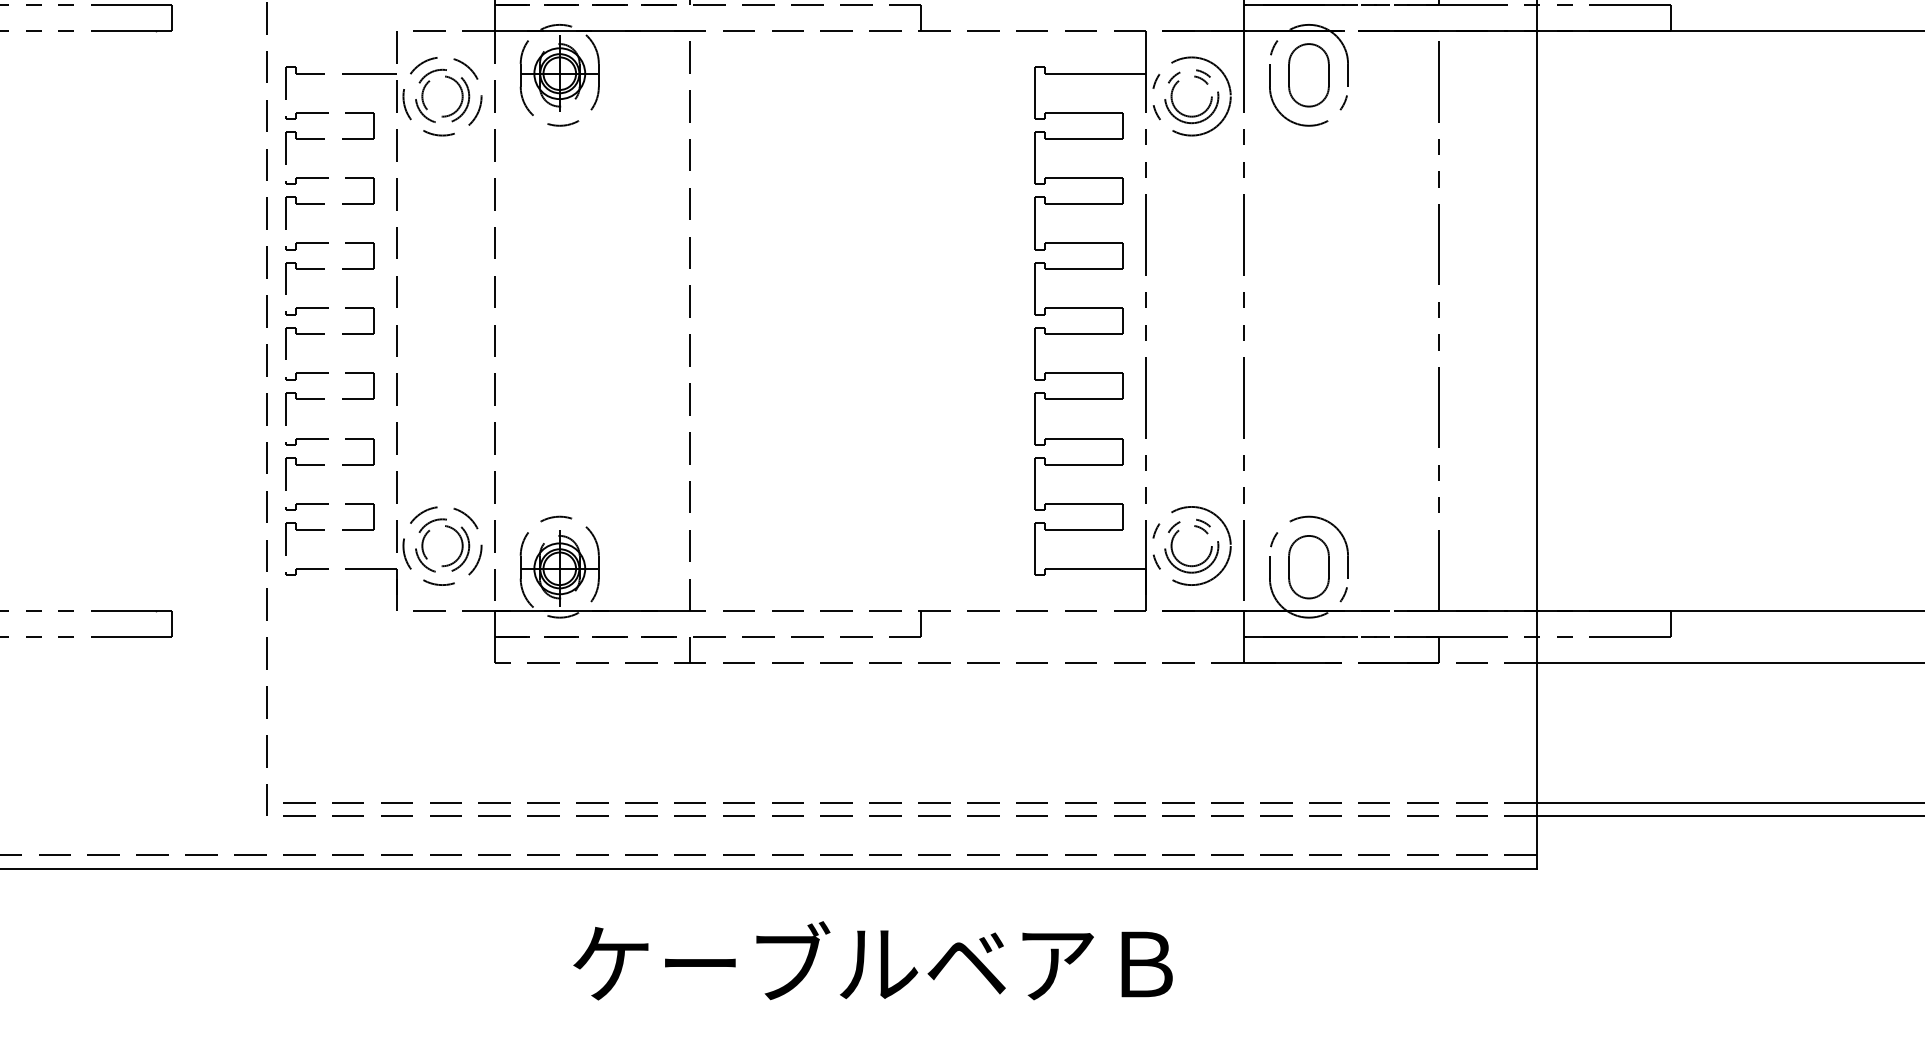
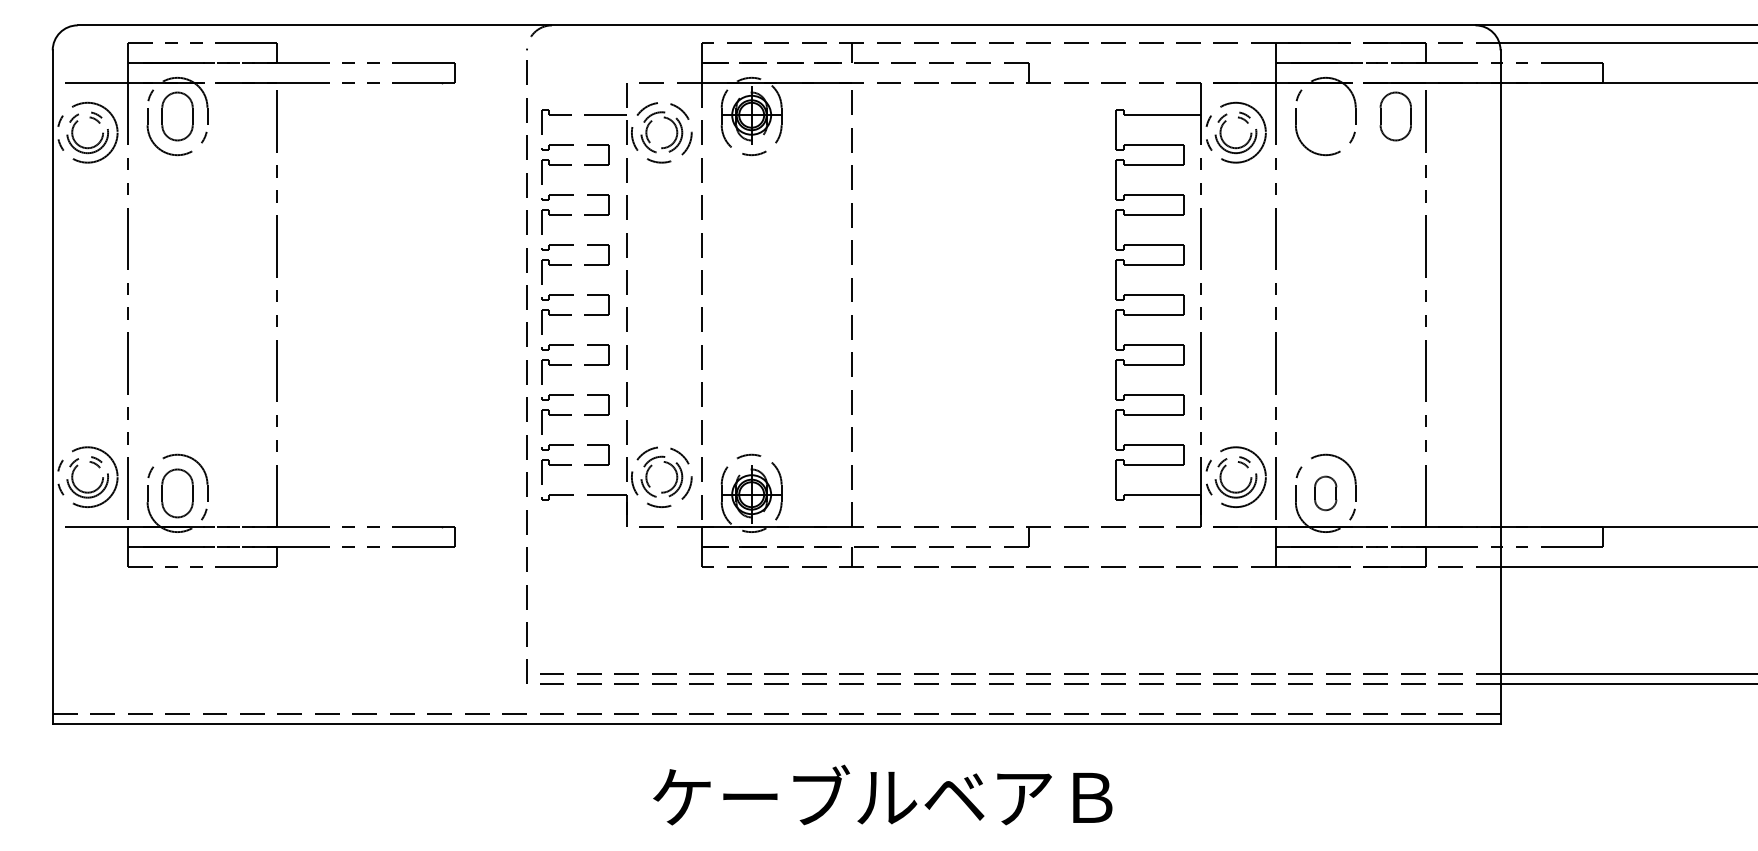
part: (1308, 75) -> (1395, 116), moved
part: (1308, 567) -> (1325, 493), size x0.7
text: (872, 960) -> (882, 794), moved

